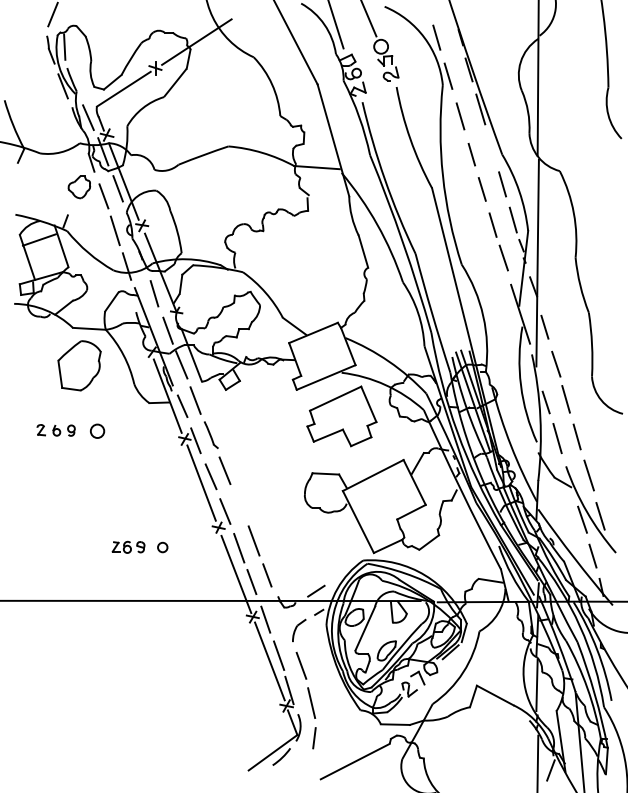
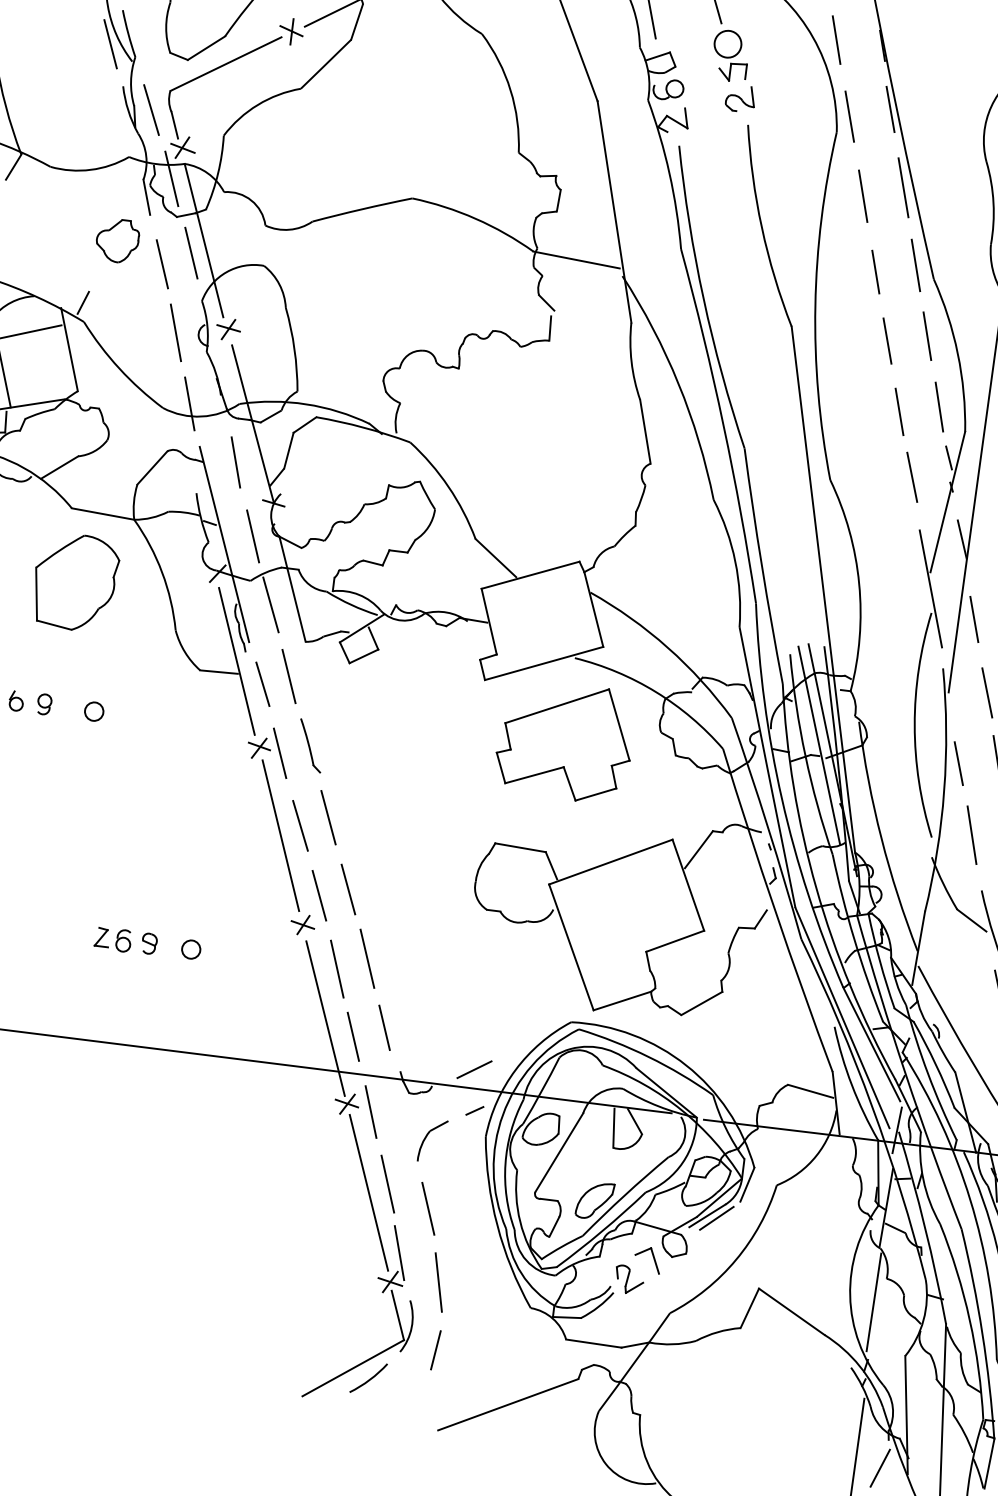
line: (491, 148) -> (914, 265), added
circle: (97, 430) -> (94, 710), size x0.71
line: (239, 506) -> (347, 889), added

